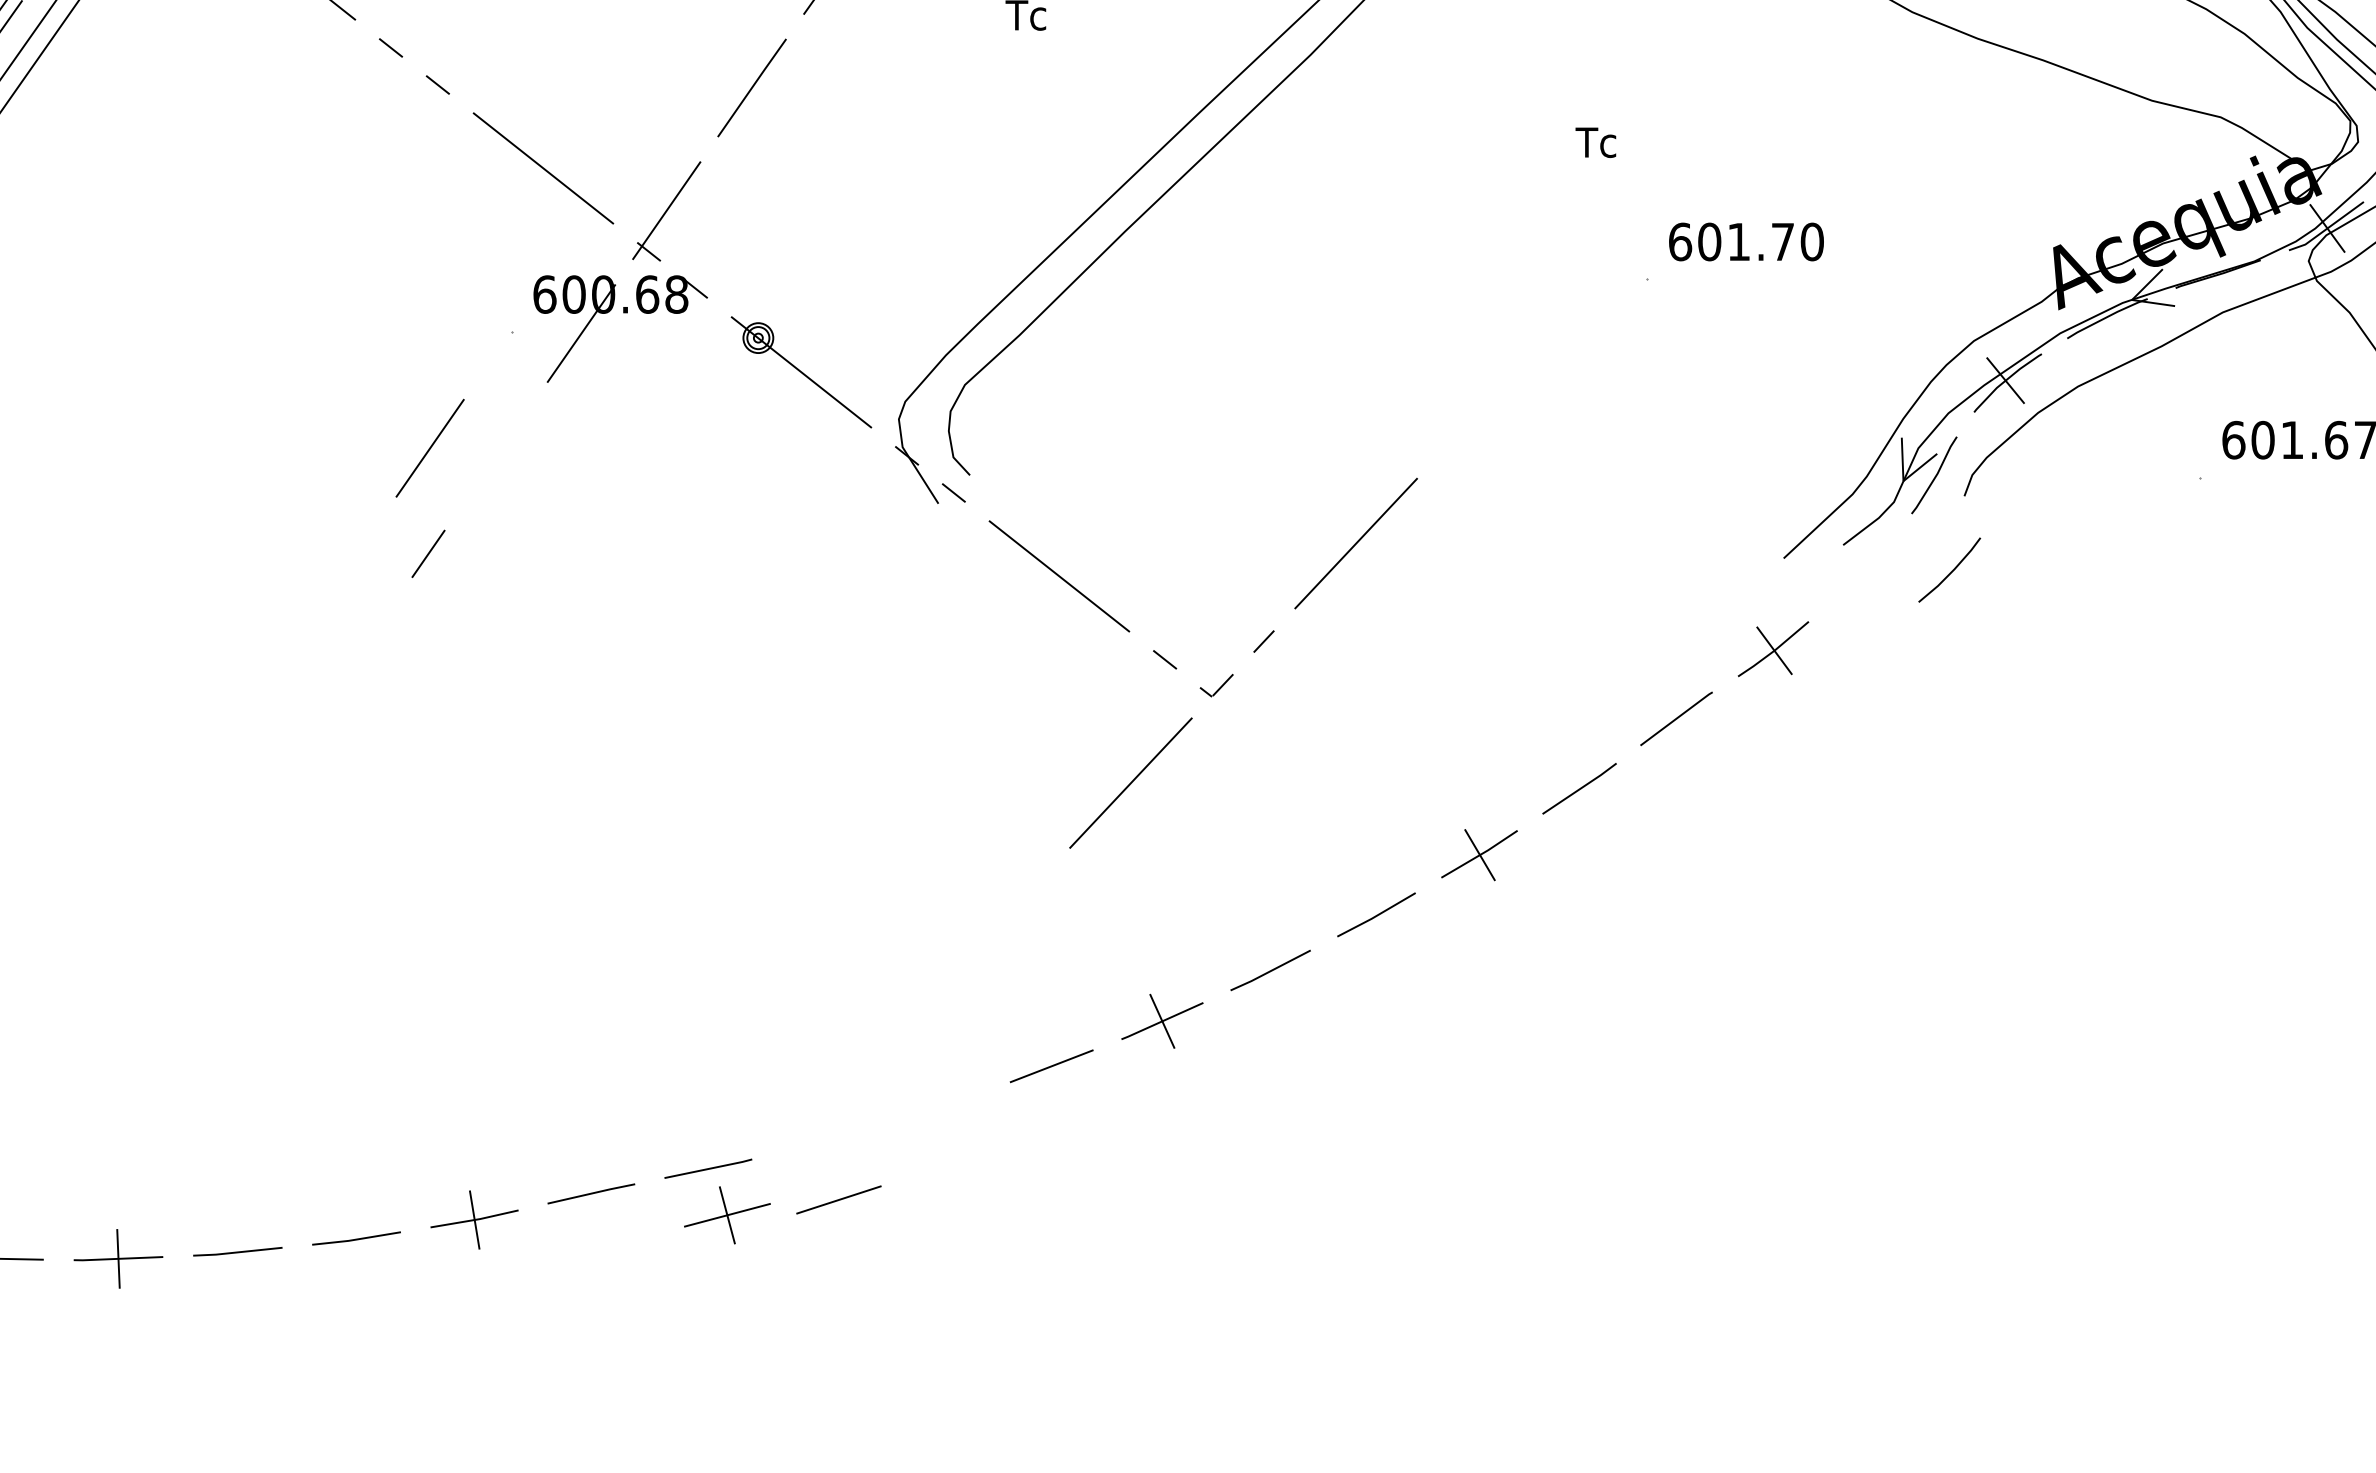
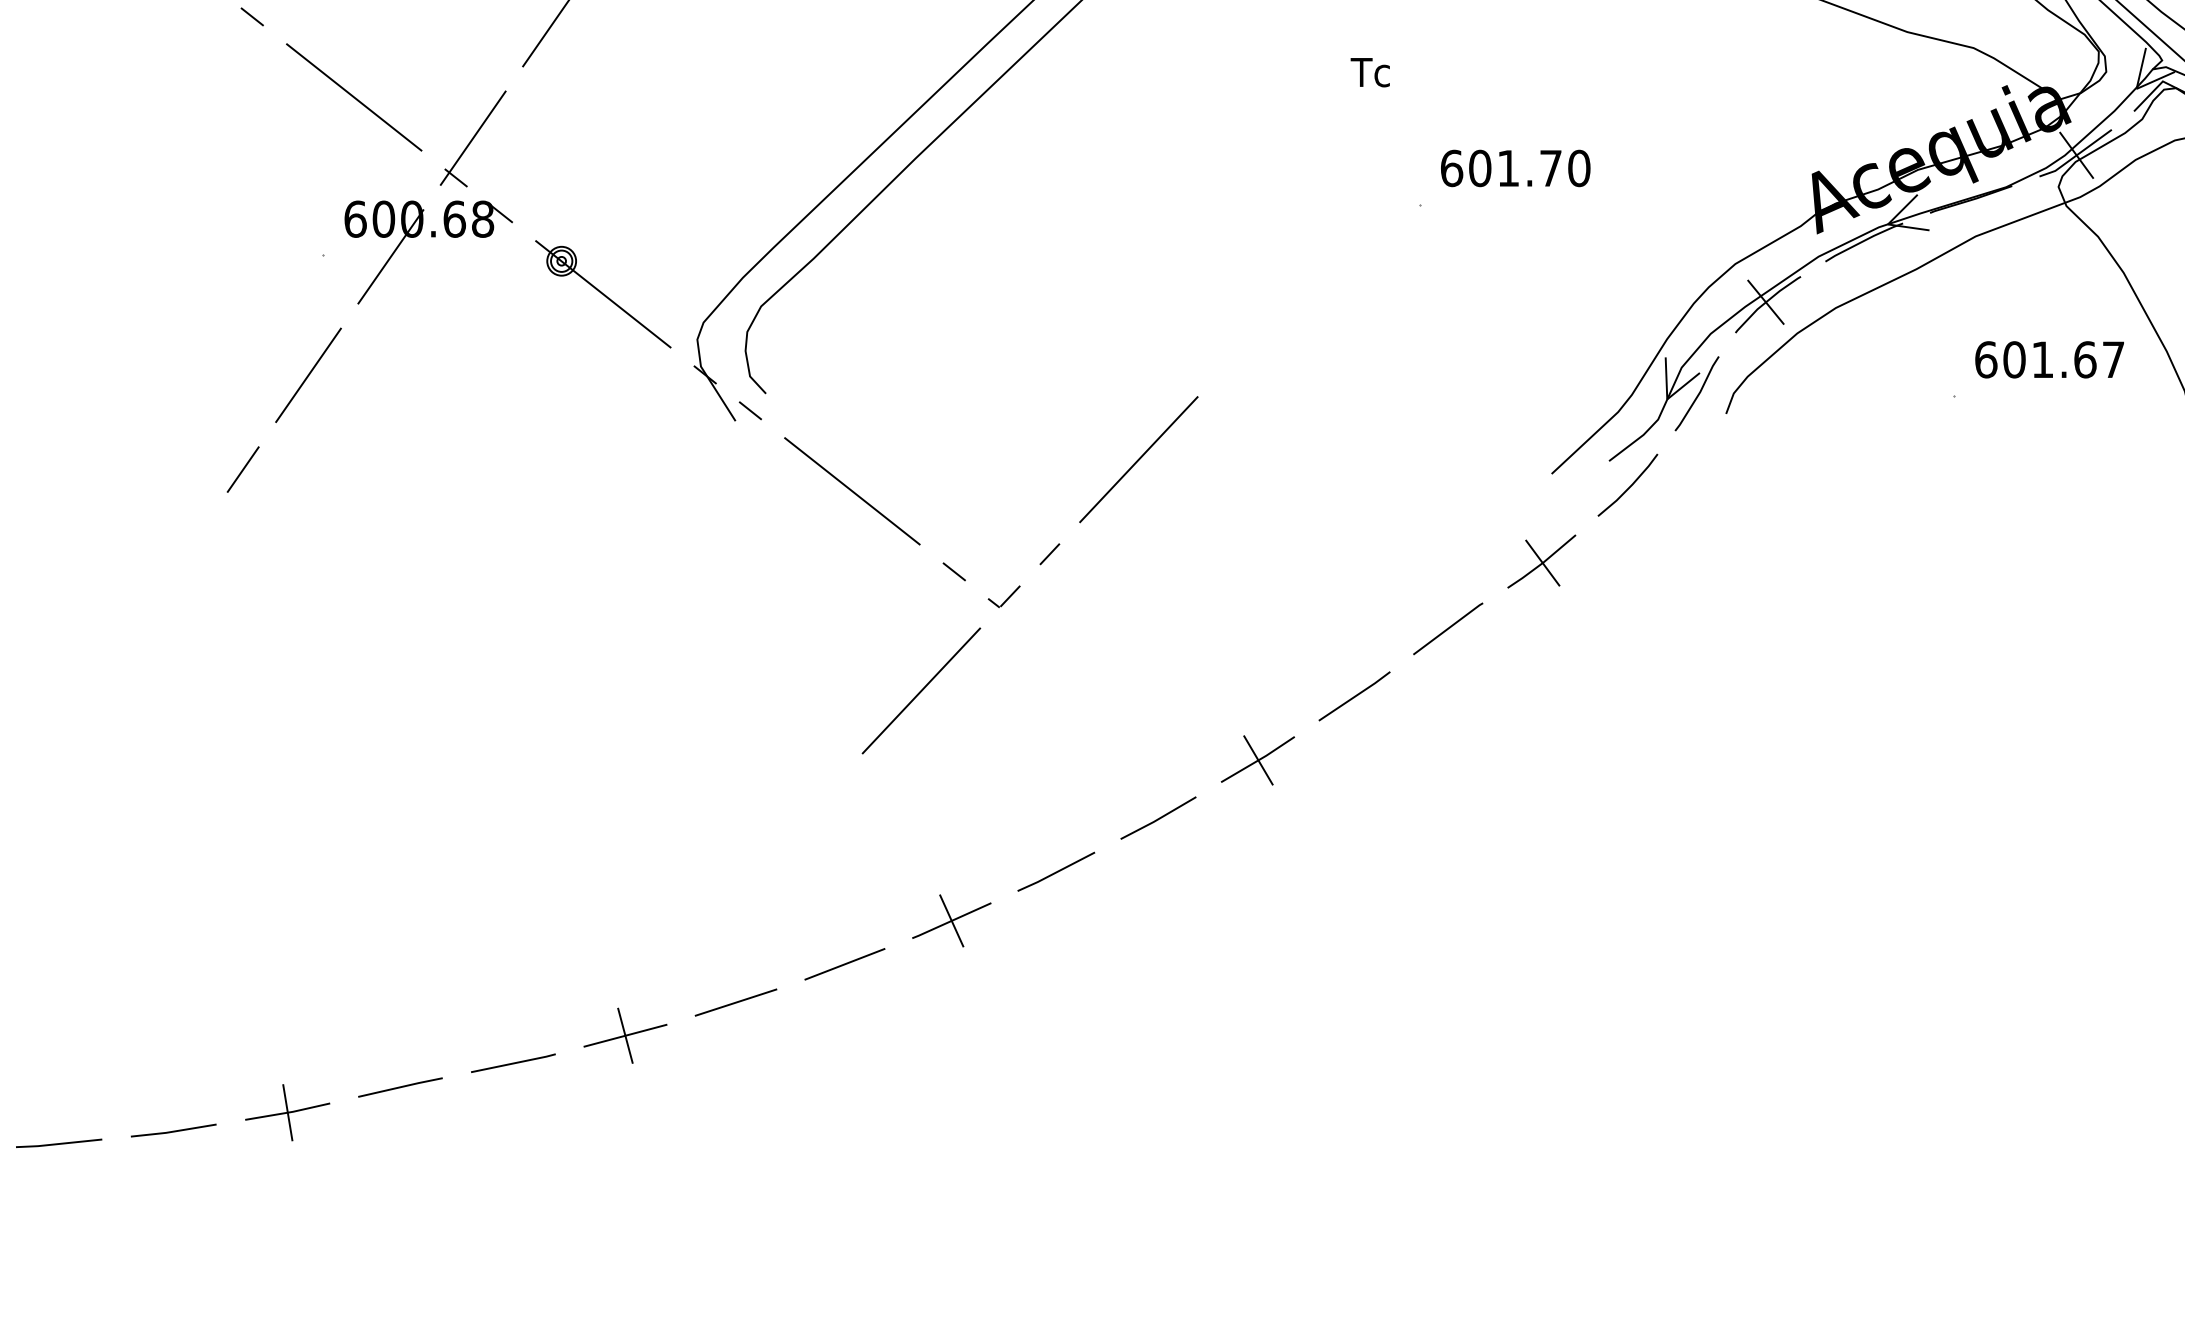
line: (429, 447) -> (307, 374), moved
line: (1951, 570) -> (1629, 485), moved
line: (838, 1199) -> (735, 1002), moved
part: (727, 1215) -> (625, 1035), moved

